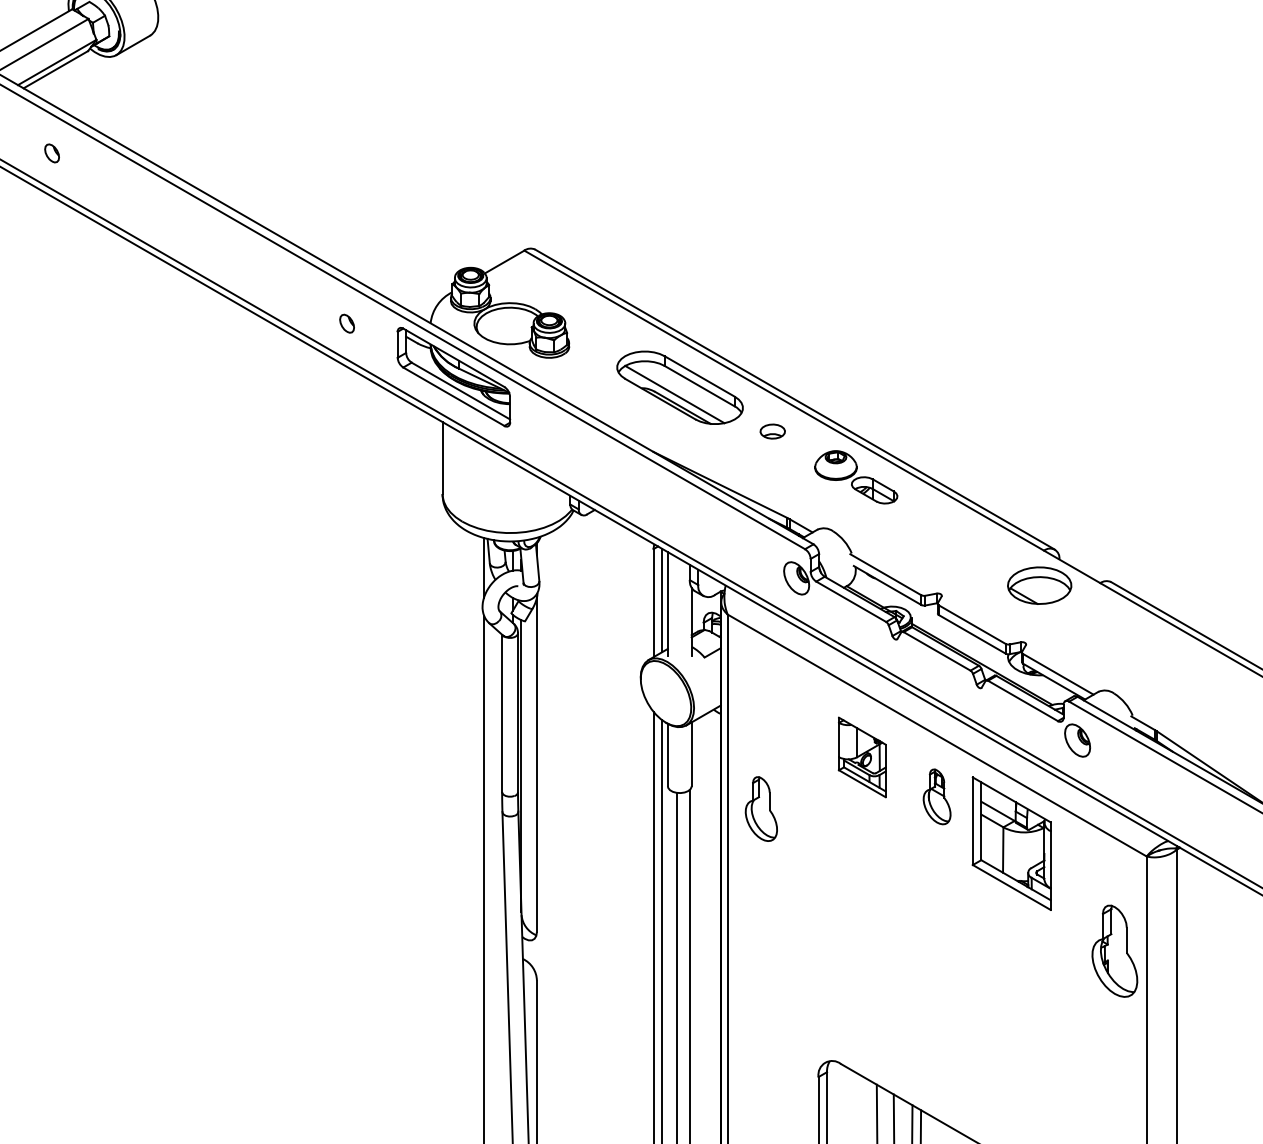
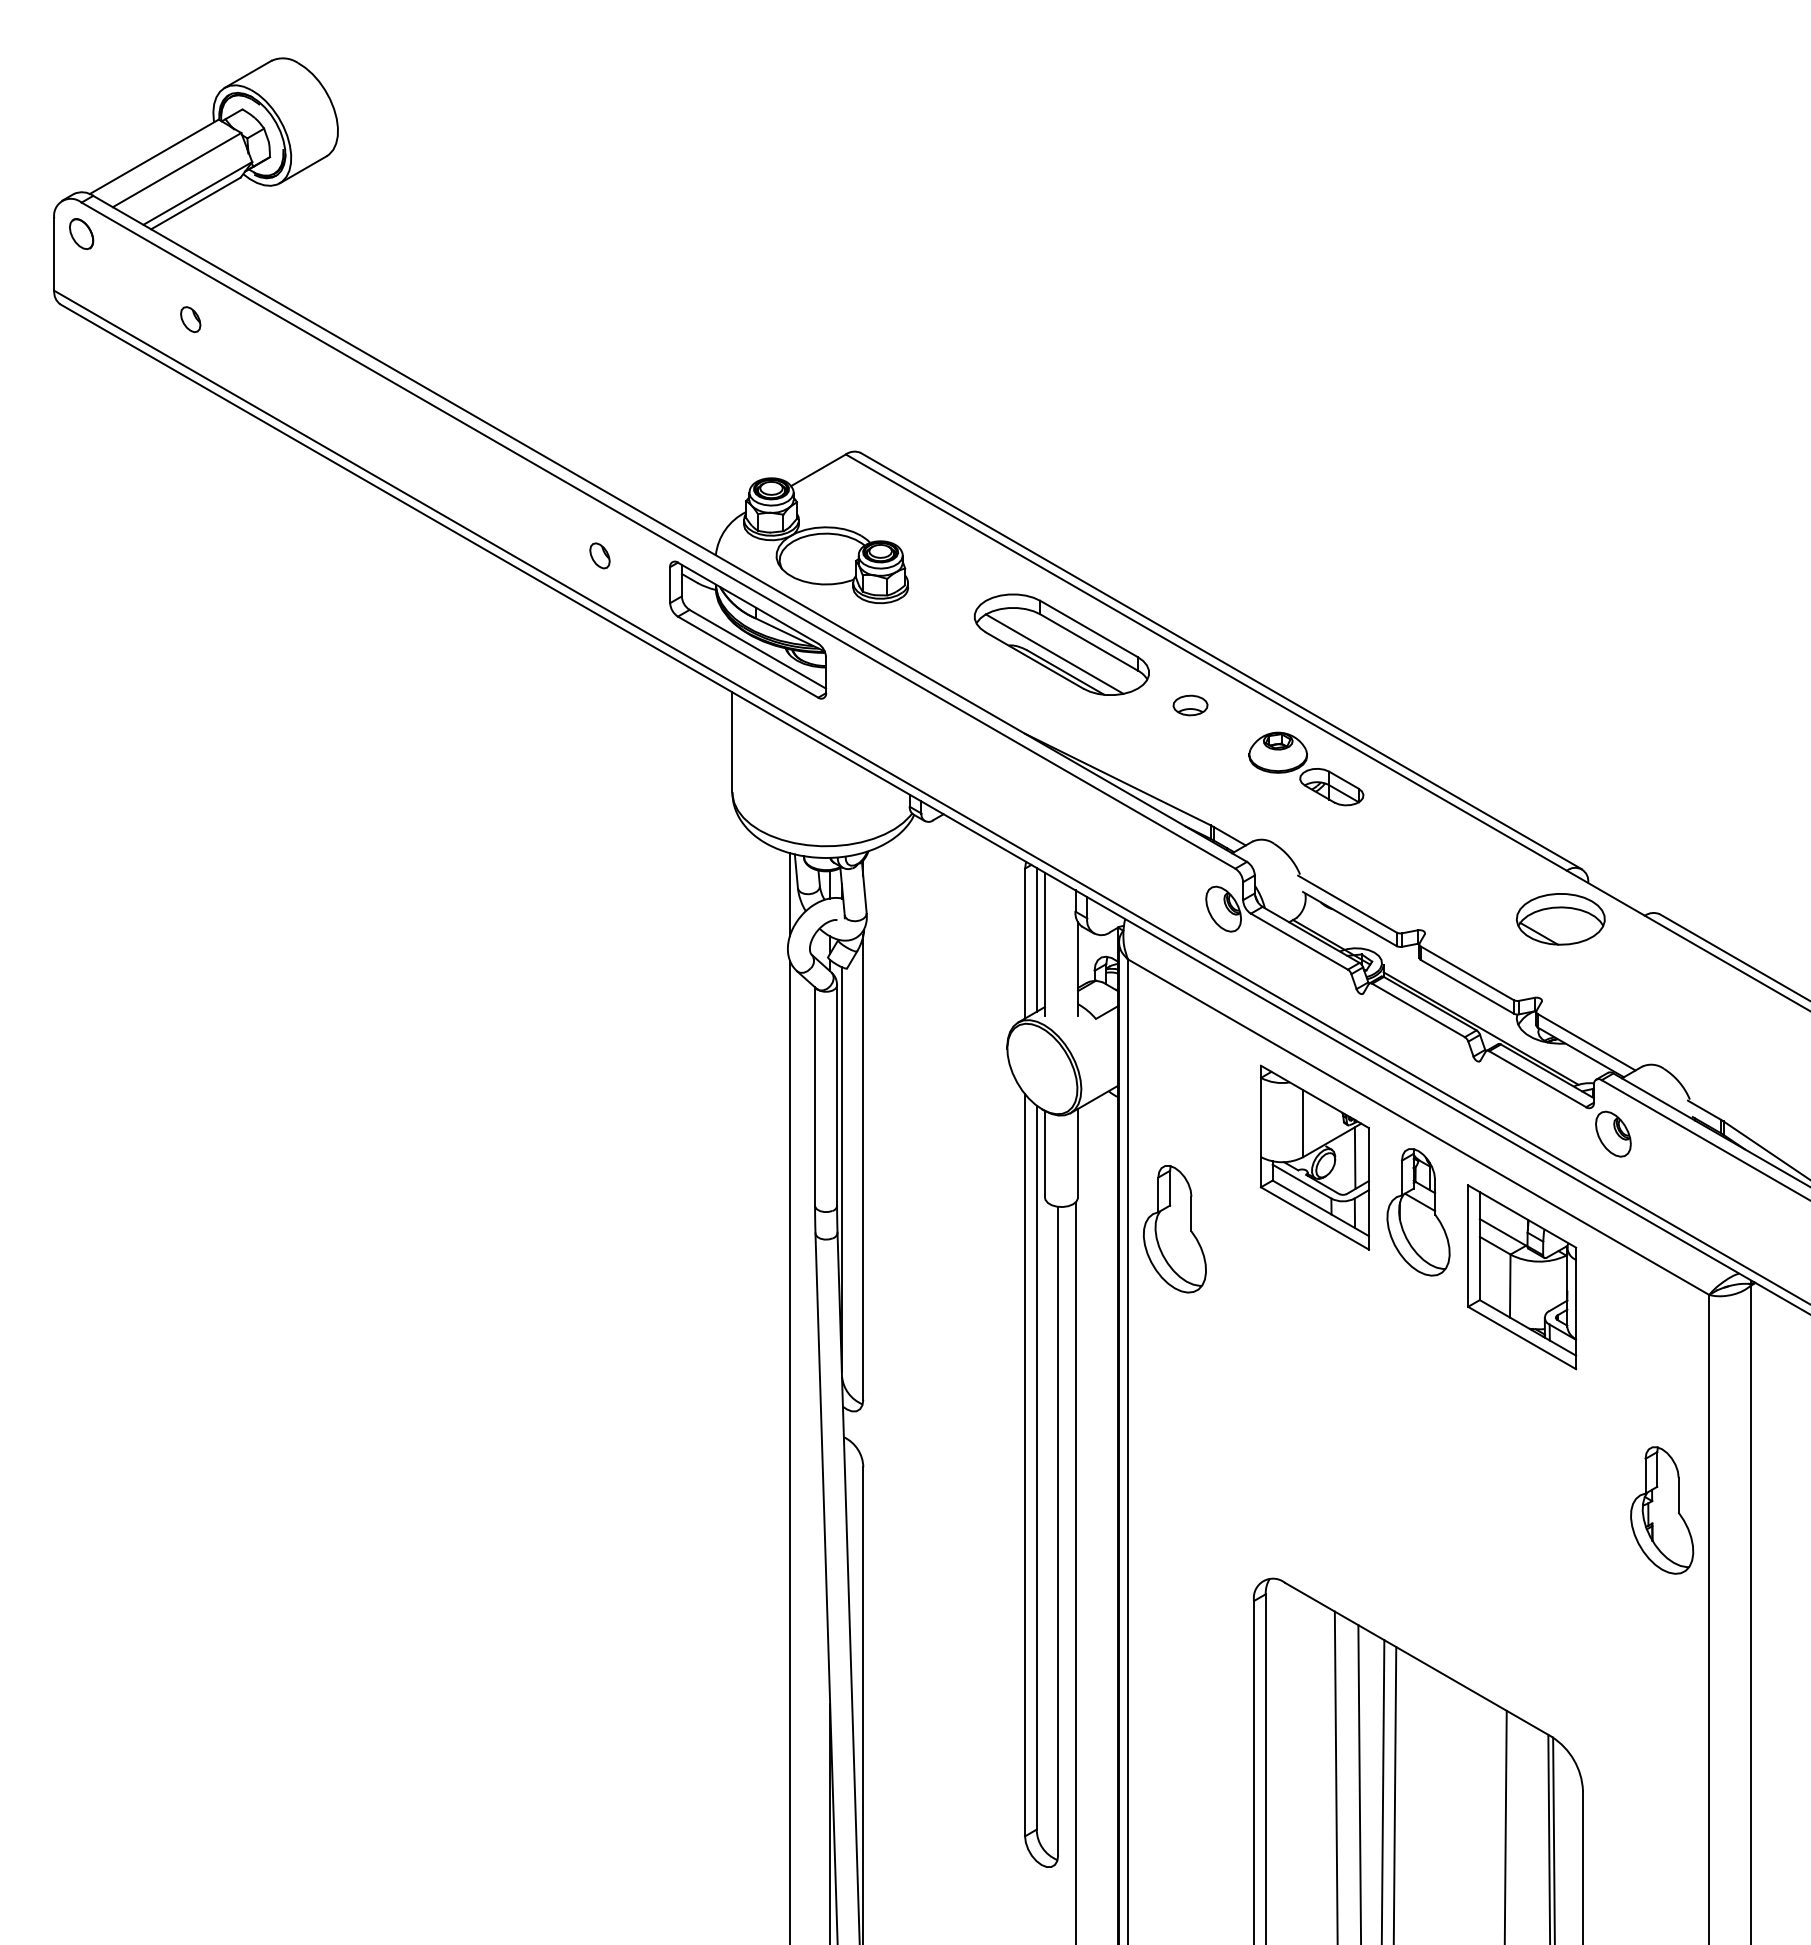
part: (862, 757) -> (1314, 1157), size x1.67
part: (937, 797) -> (1418, 1212), size x1.67
part: (761, 809) -> (1174, 1229), size x1.43
part: (1115, 951) -> (1662, 1510), moved

